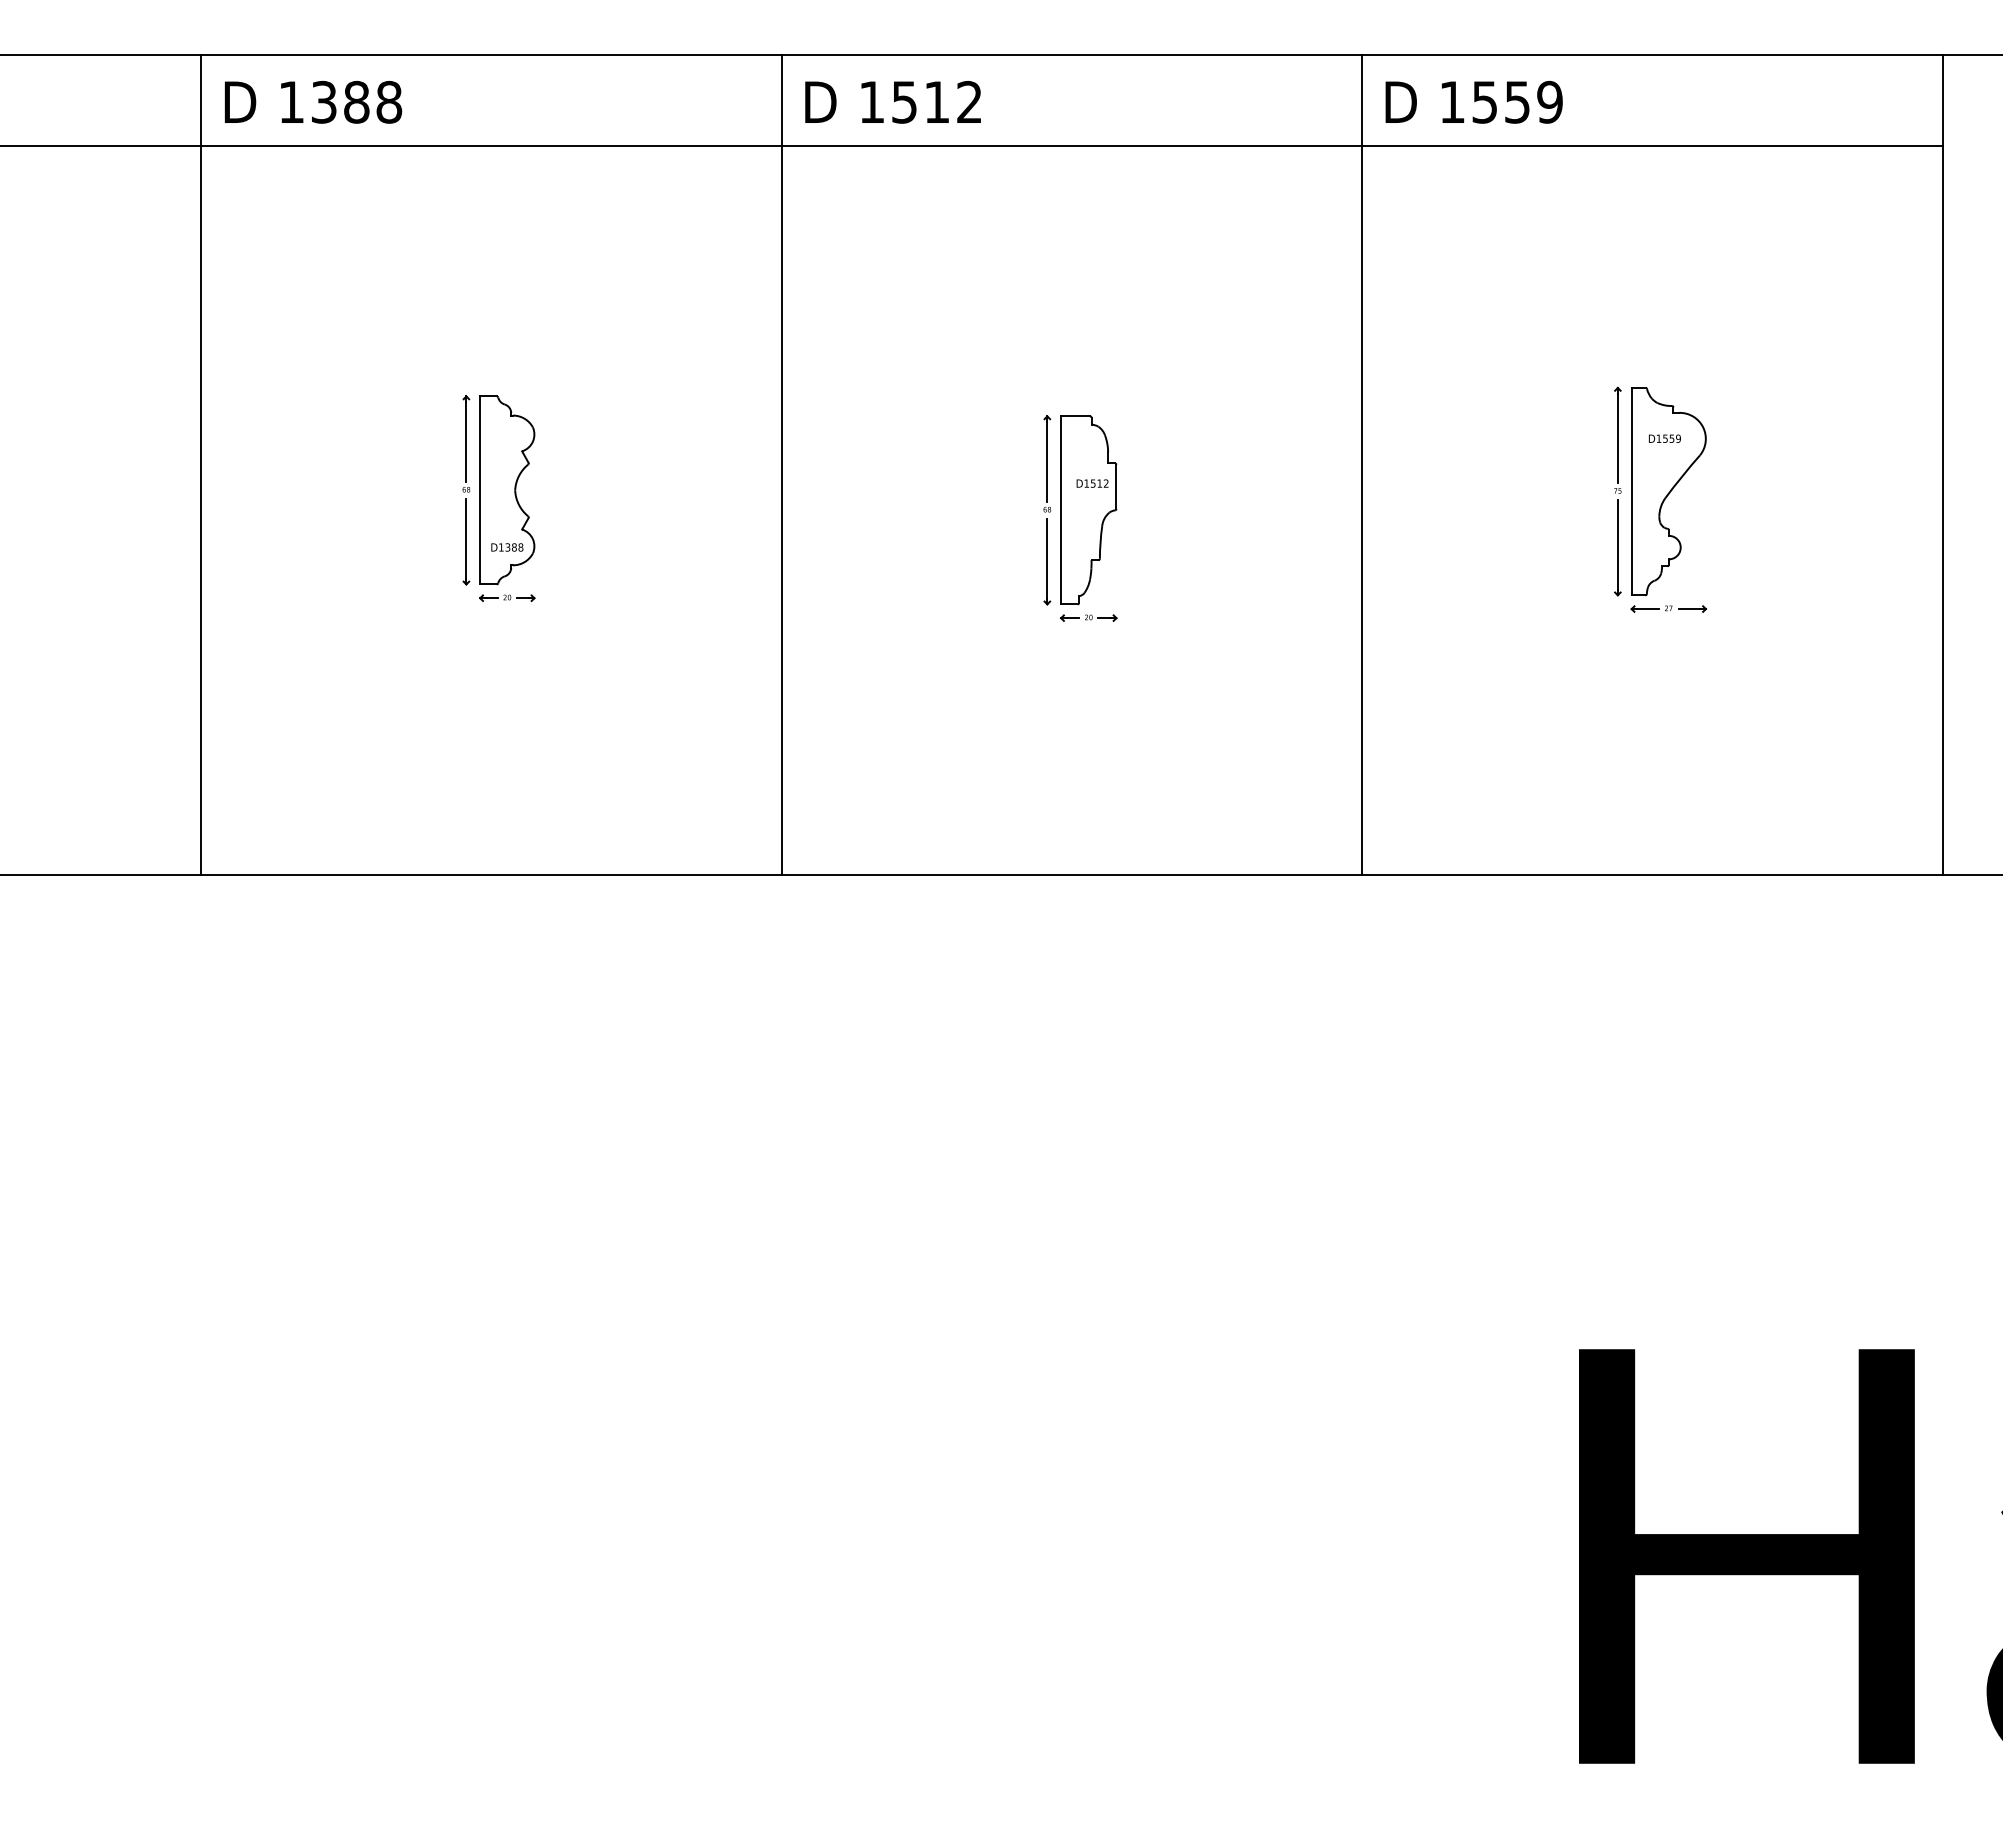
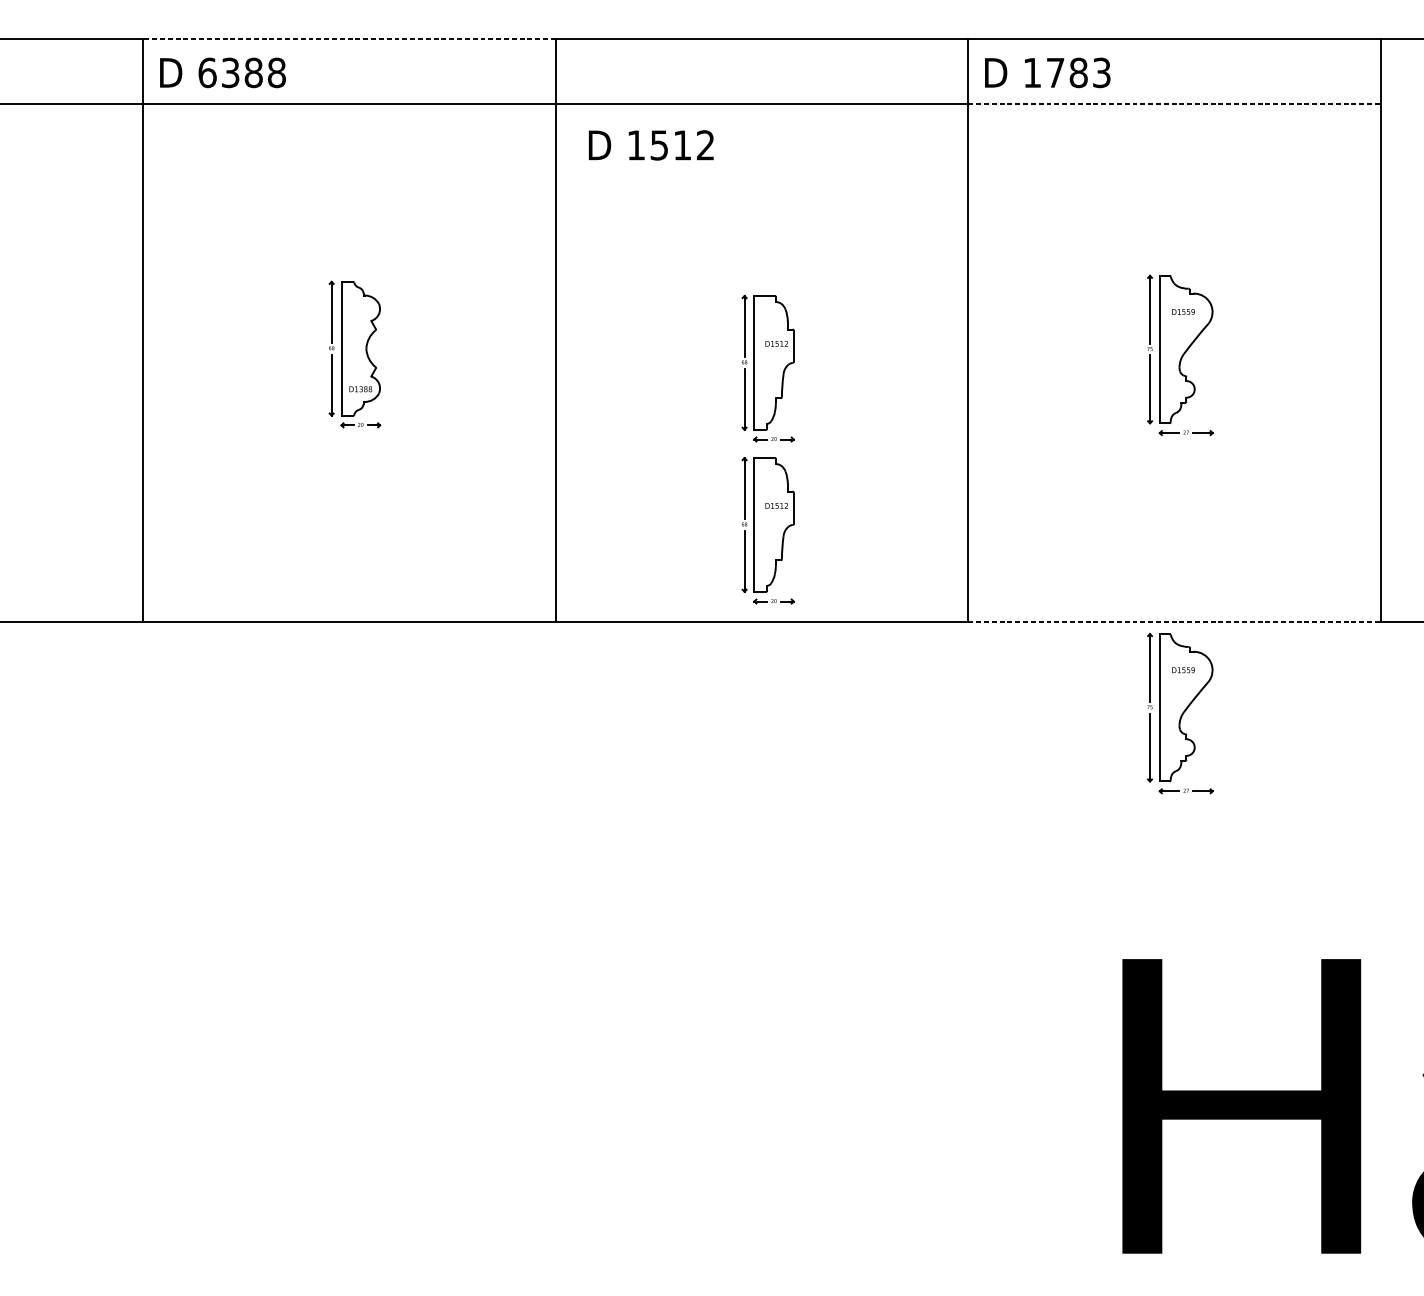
line: (491, 54) -> (349, 38), solid -> dashed
text: (291, 101) -> (207, 72), 1388 -> 6388
text: (1517, 101) -> (1078, 72), 1559 -> 1783
text: (892, 102) -> (650, 145), moved
line: (1652, 146) -> (1174, 104), solid -> dashed
part: (1080, 746) -> (768, 530), added
line: (1652, 875) -> (1174, 622), solid -> dashed
part: (1660, 1003) -> (1180, 713), added

